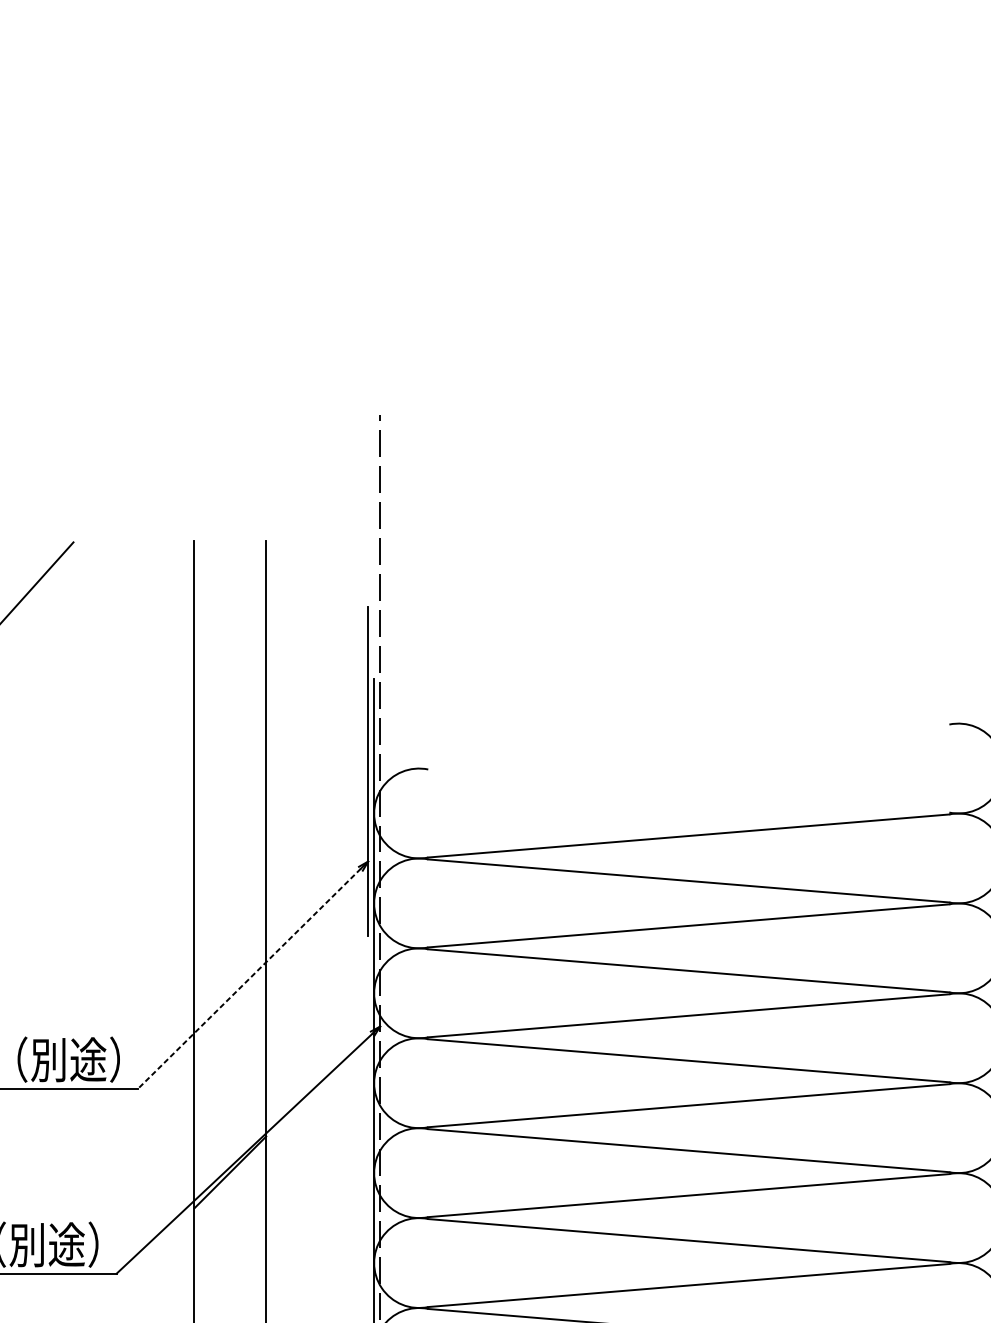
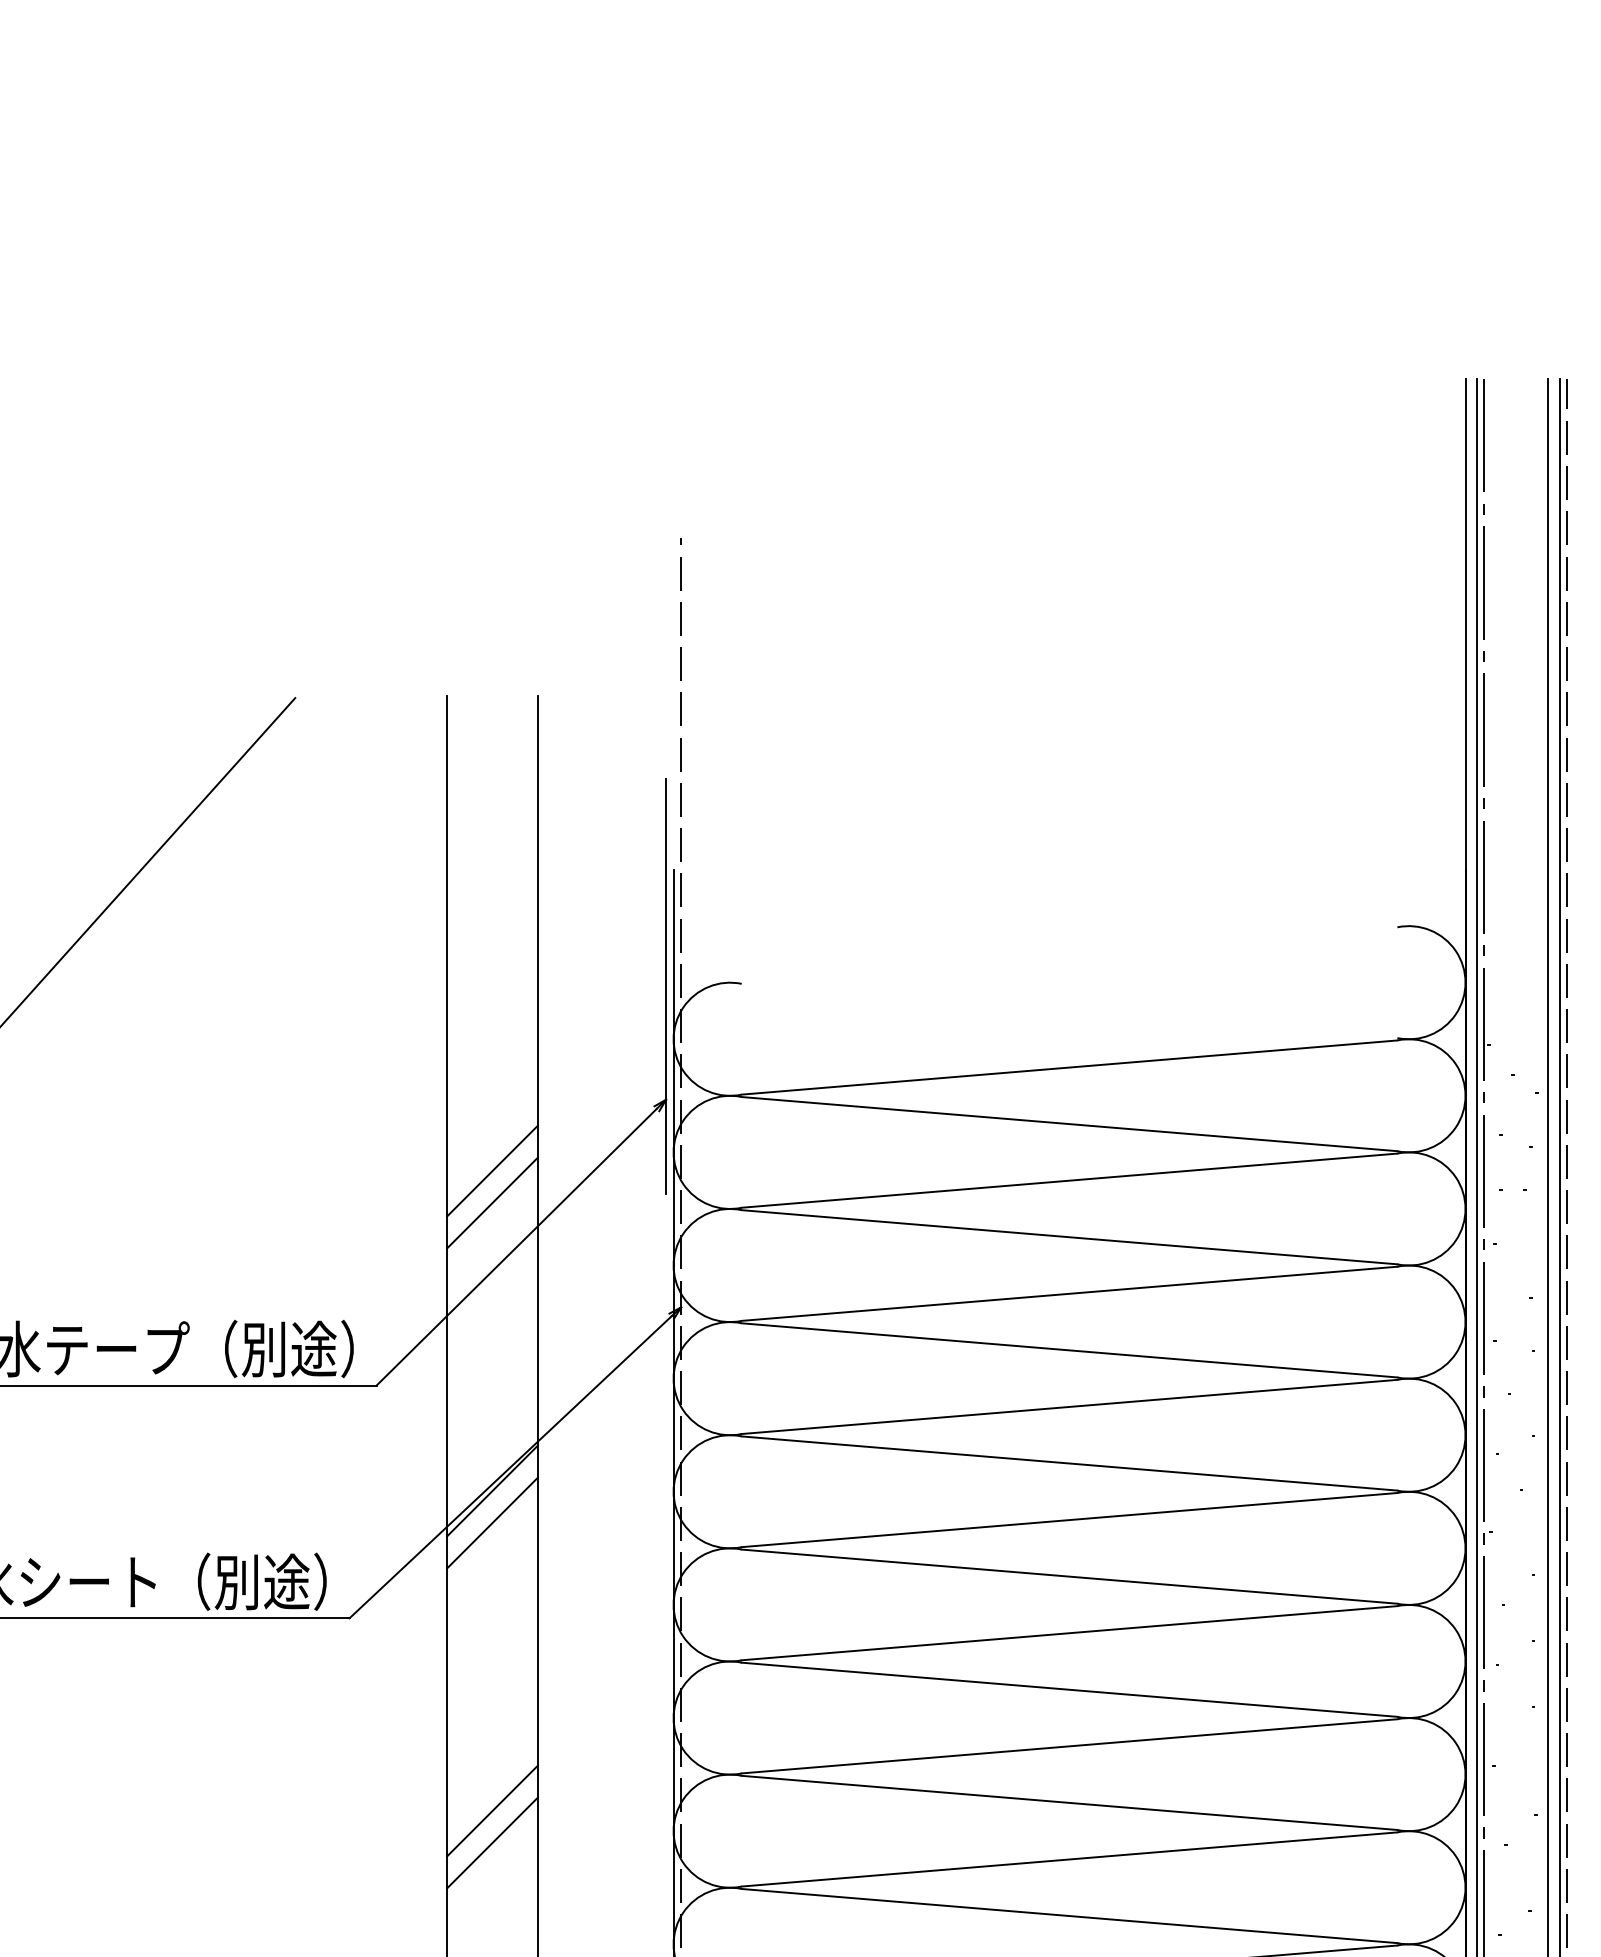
line: (230, 917) -> (492, 1170), added
line: (230, 943) -> (492, 1202), added
line: (249, 979) -> (516, 1247), dashed -> solid
line: (230, 1197) -> (492, 1522), added

